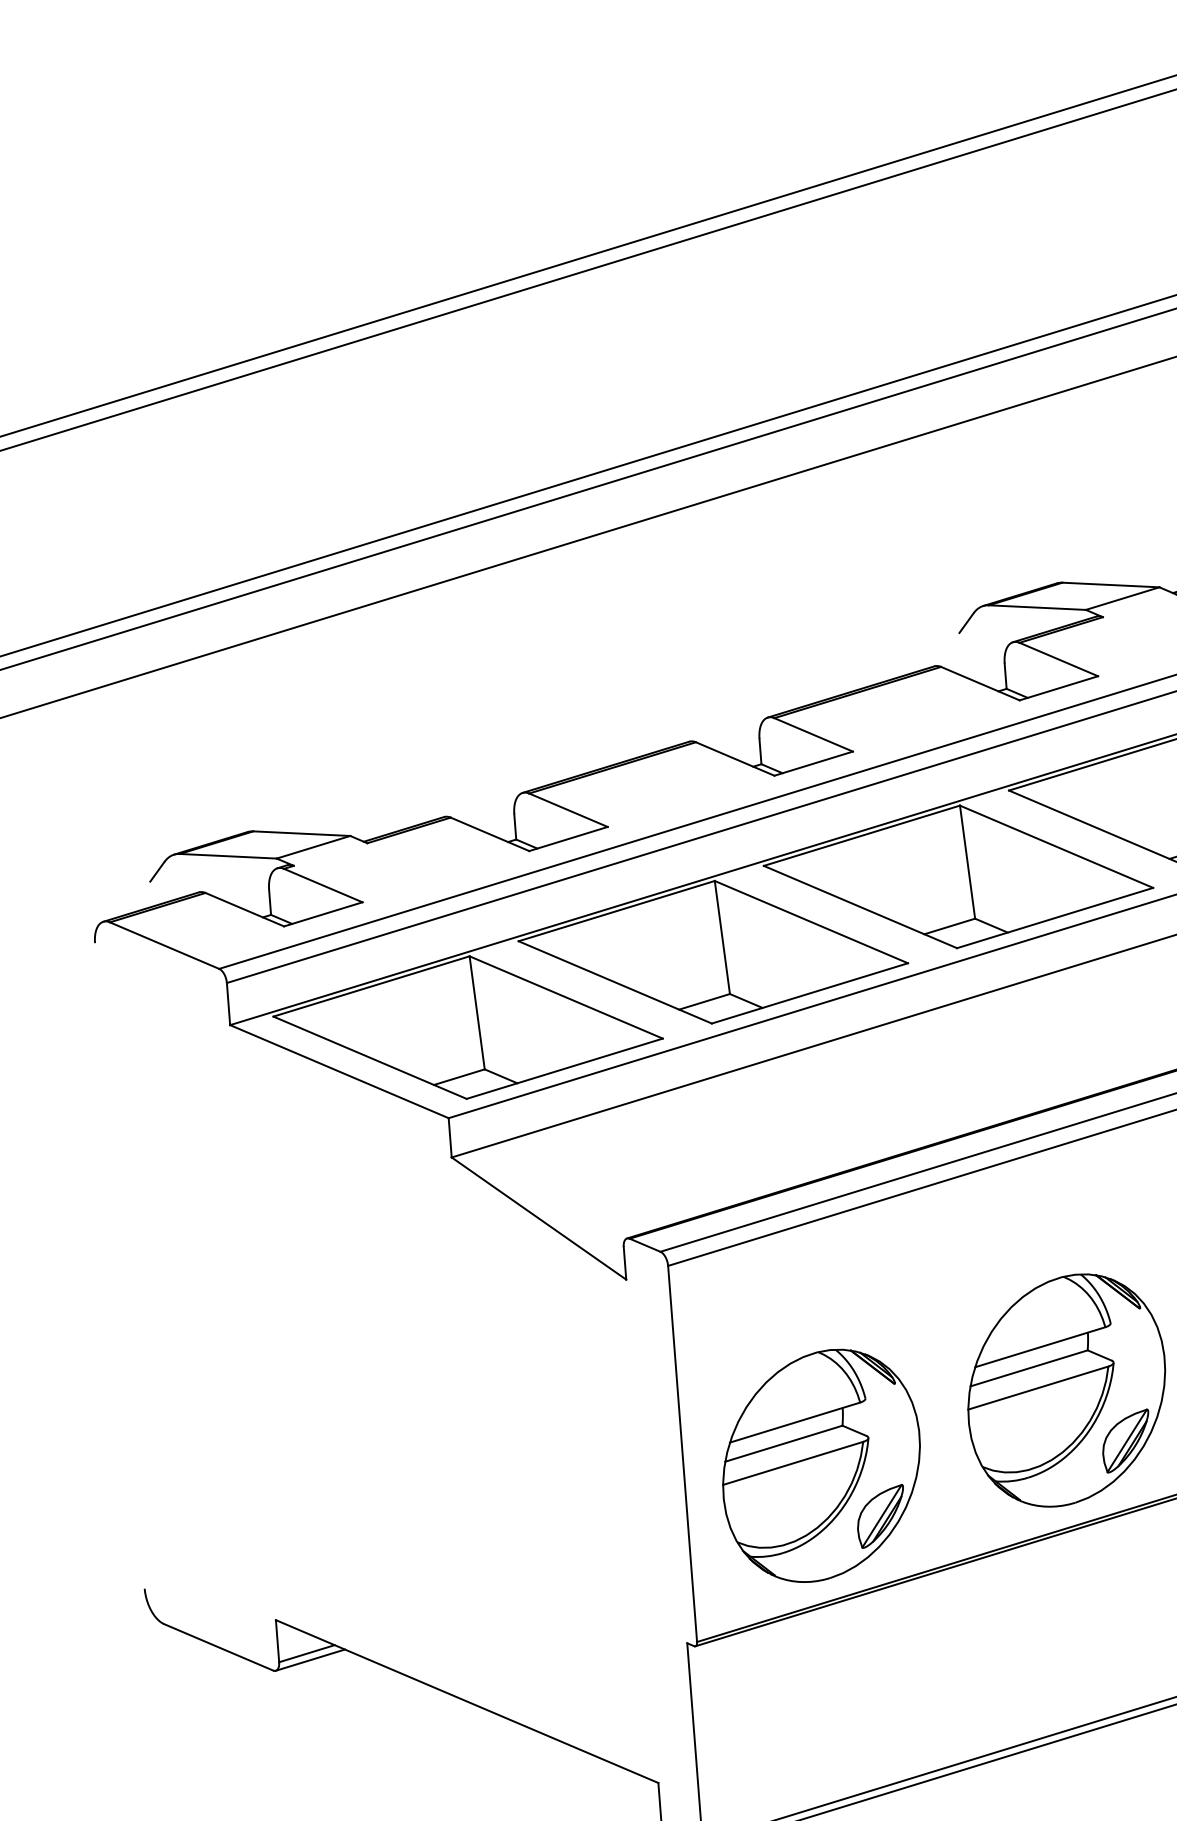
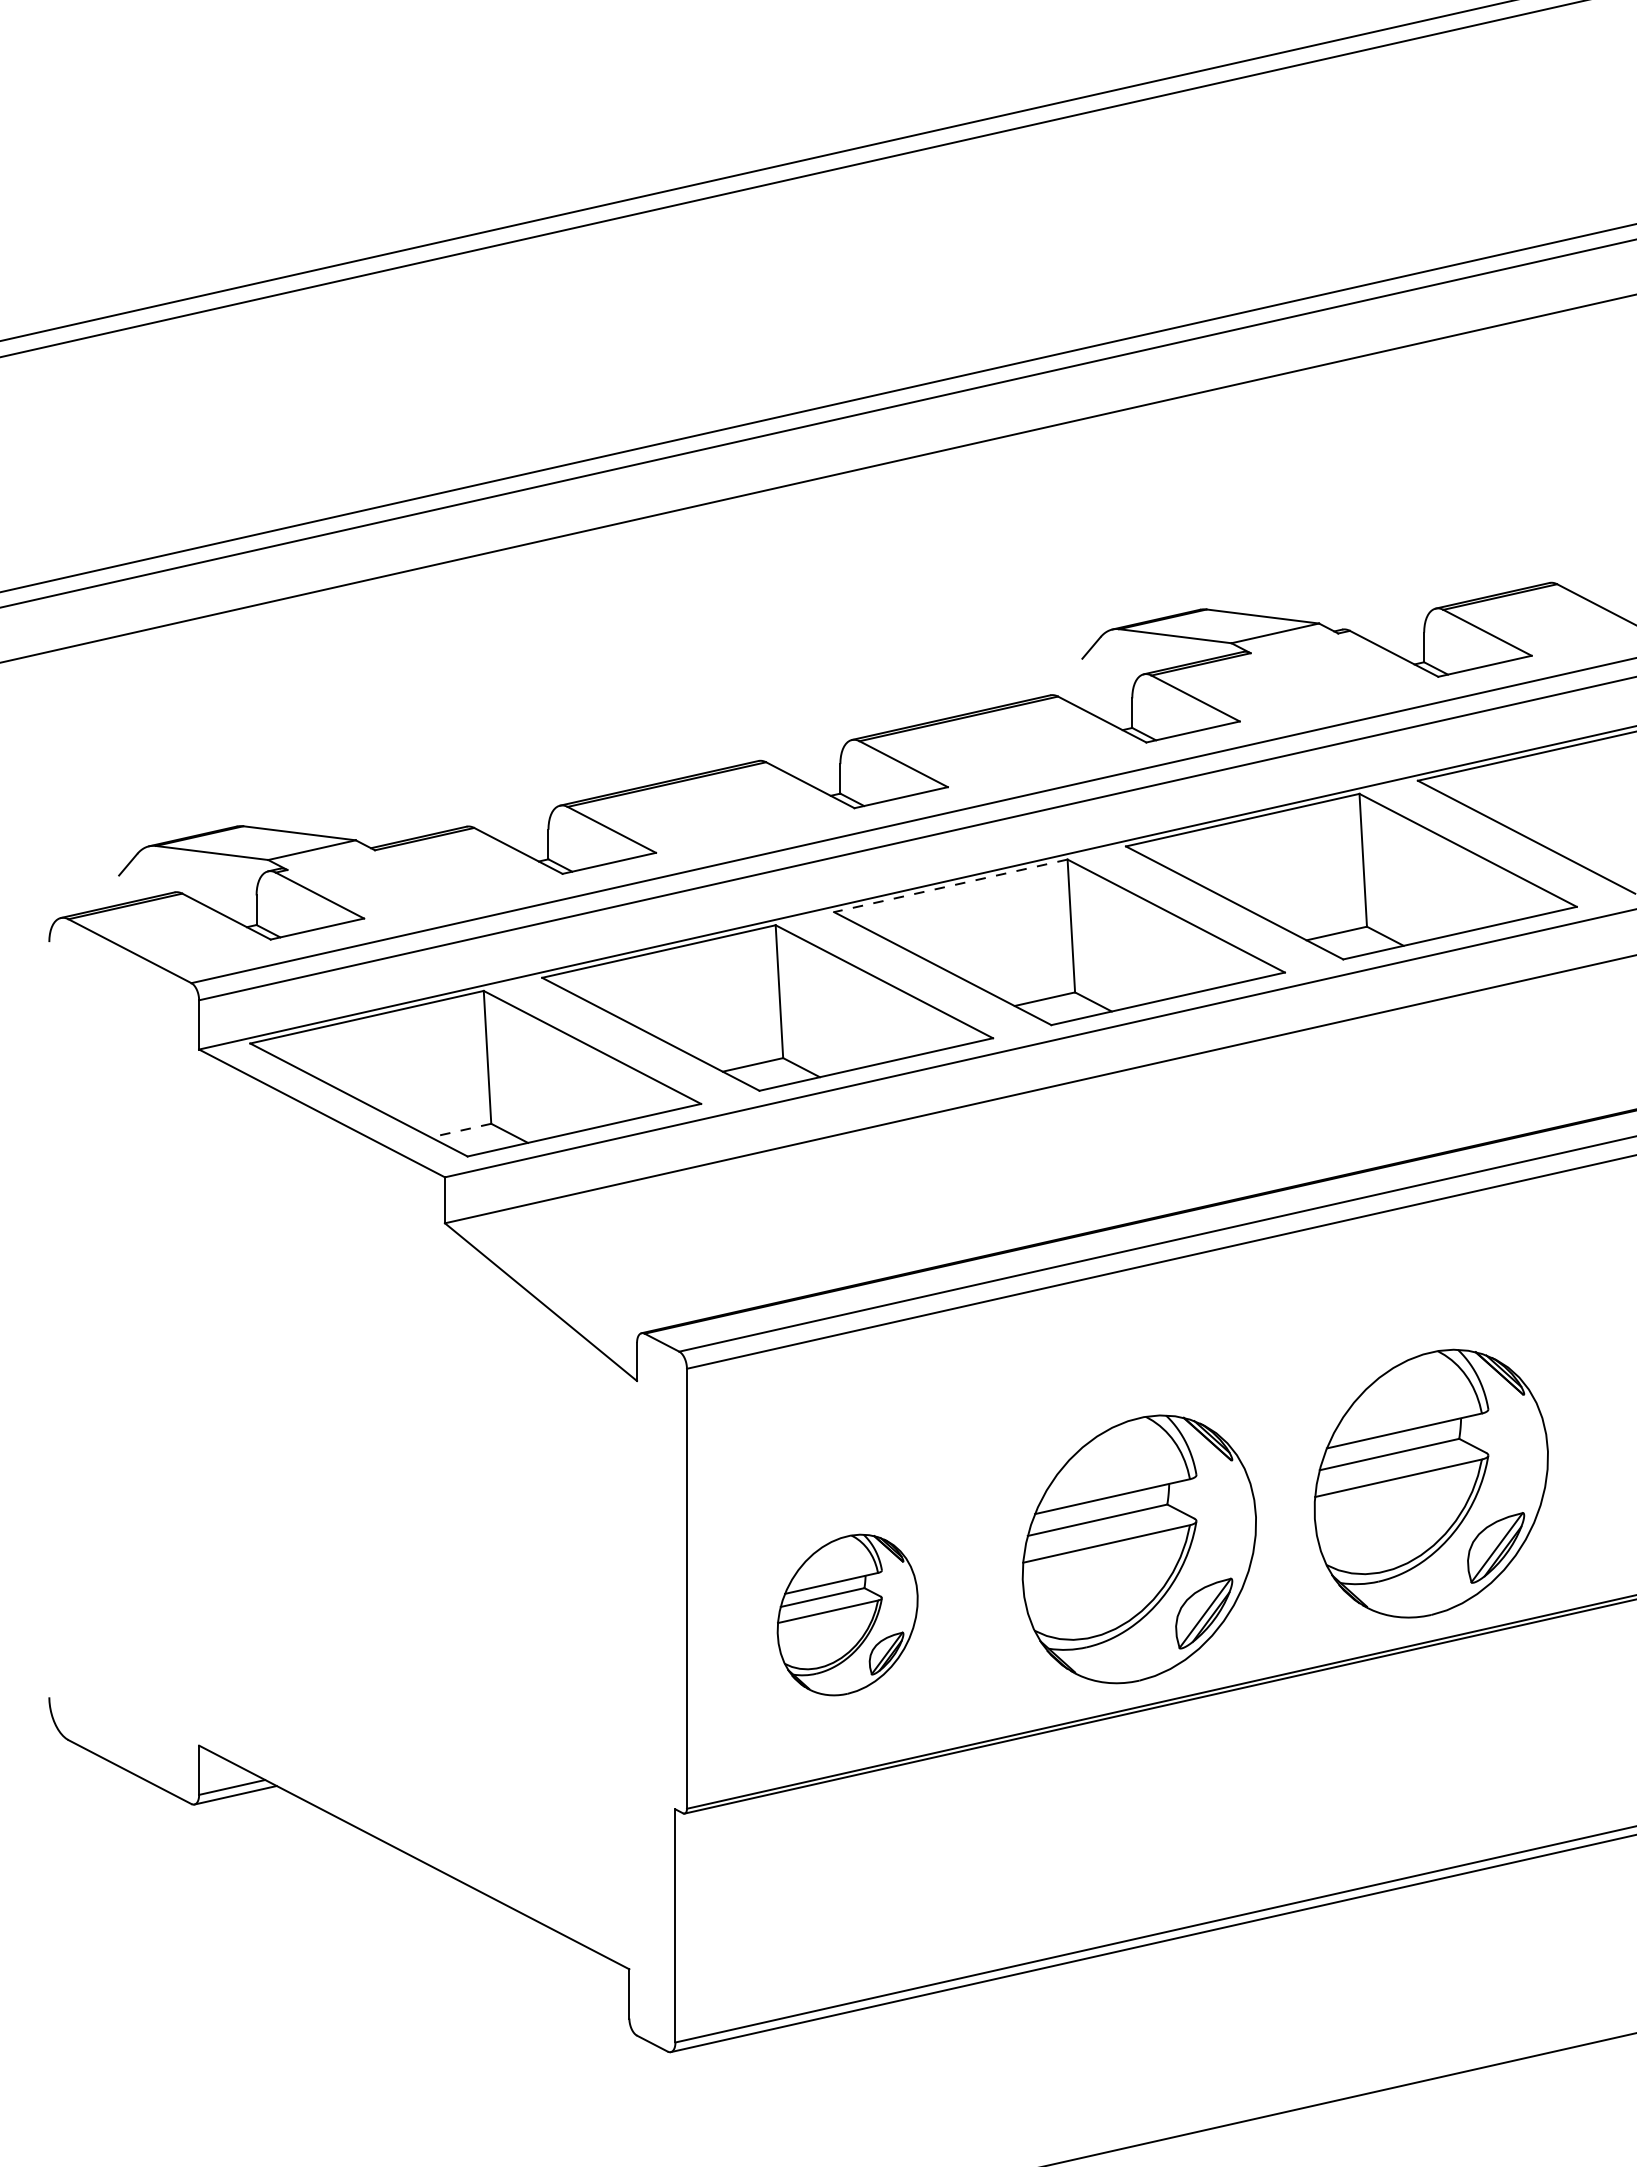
line: (861, 835) -> (950, 885), solid -> dashed
line: (459, 1077) -> (461, 1130), solid -> dashed
part: (821, 1465) -> (847, 1614), size x0.6

